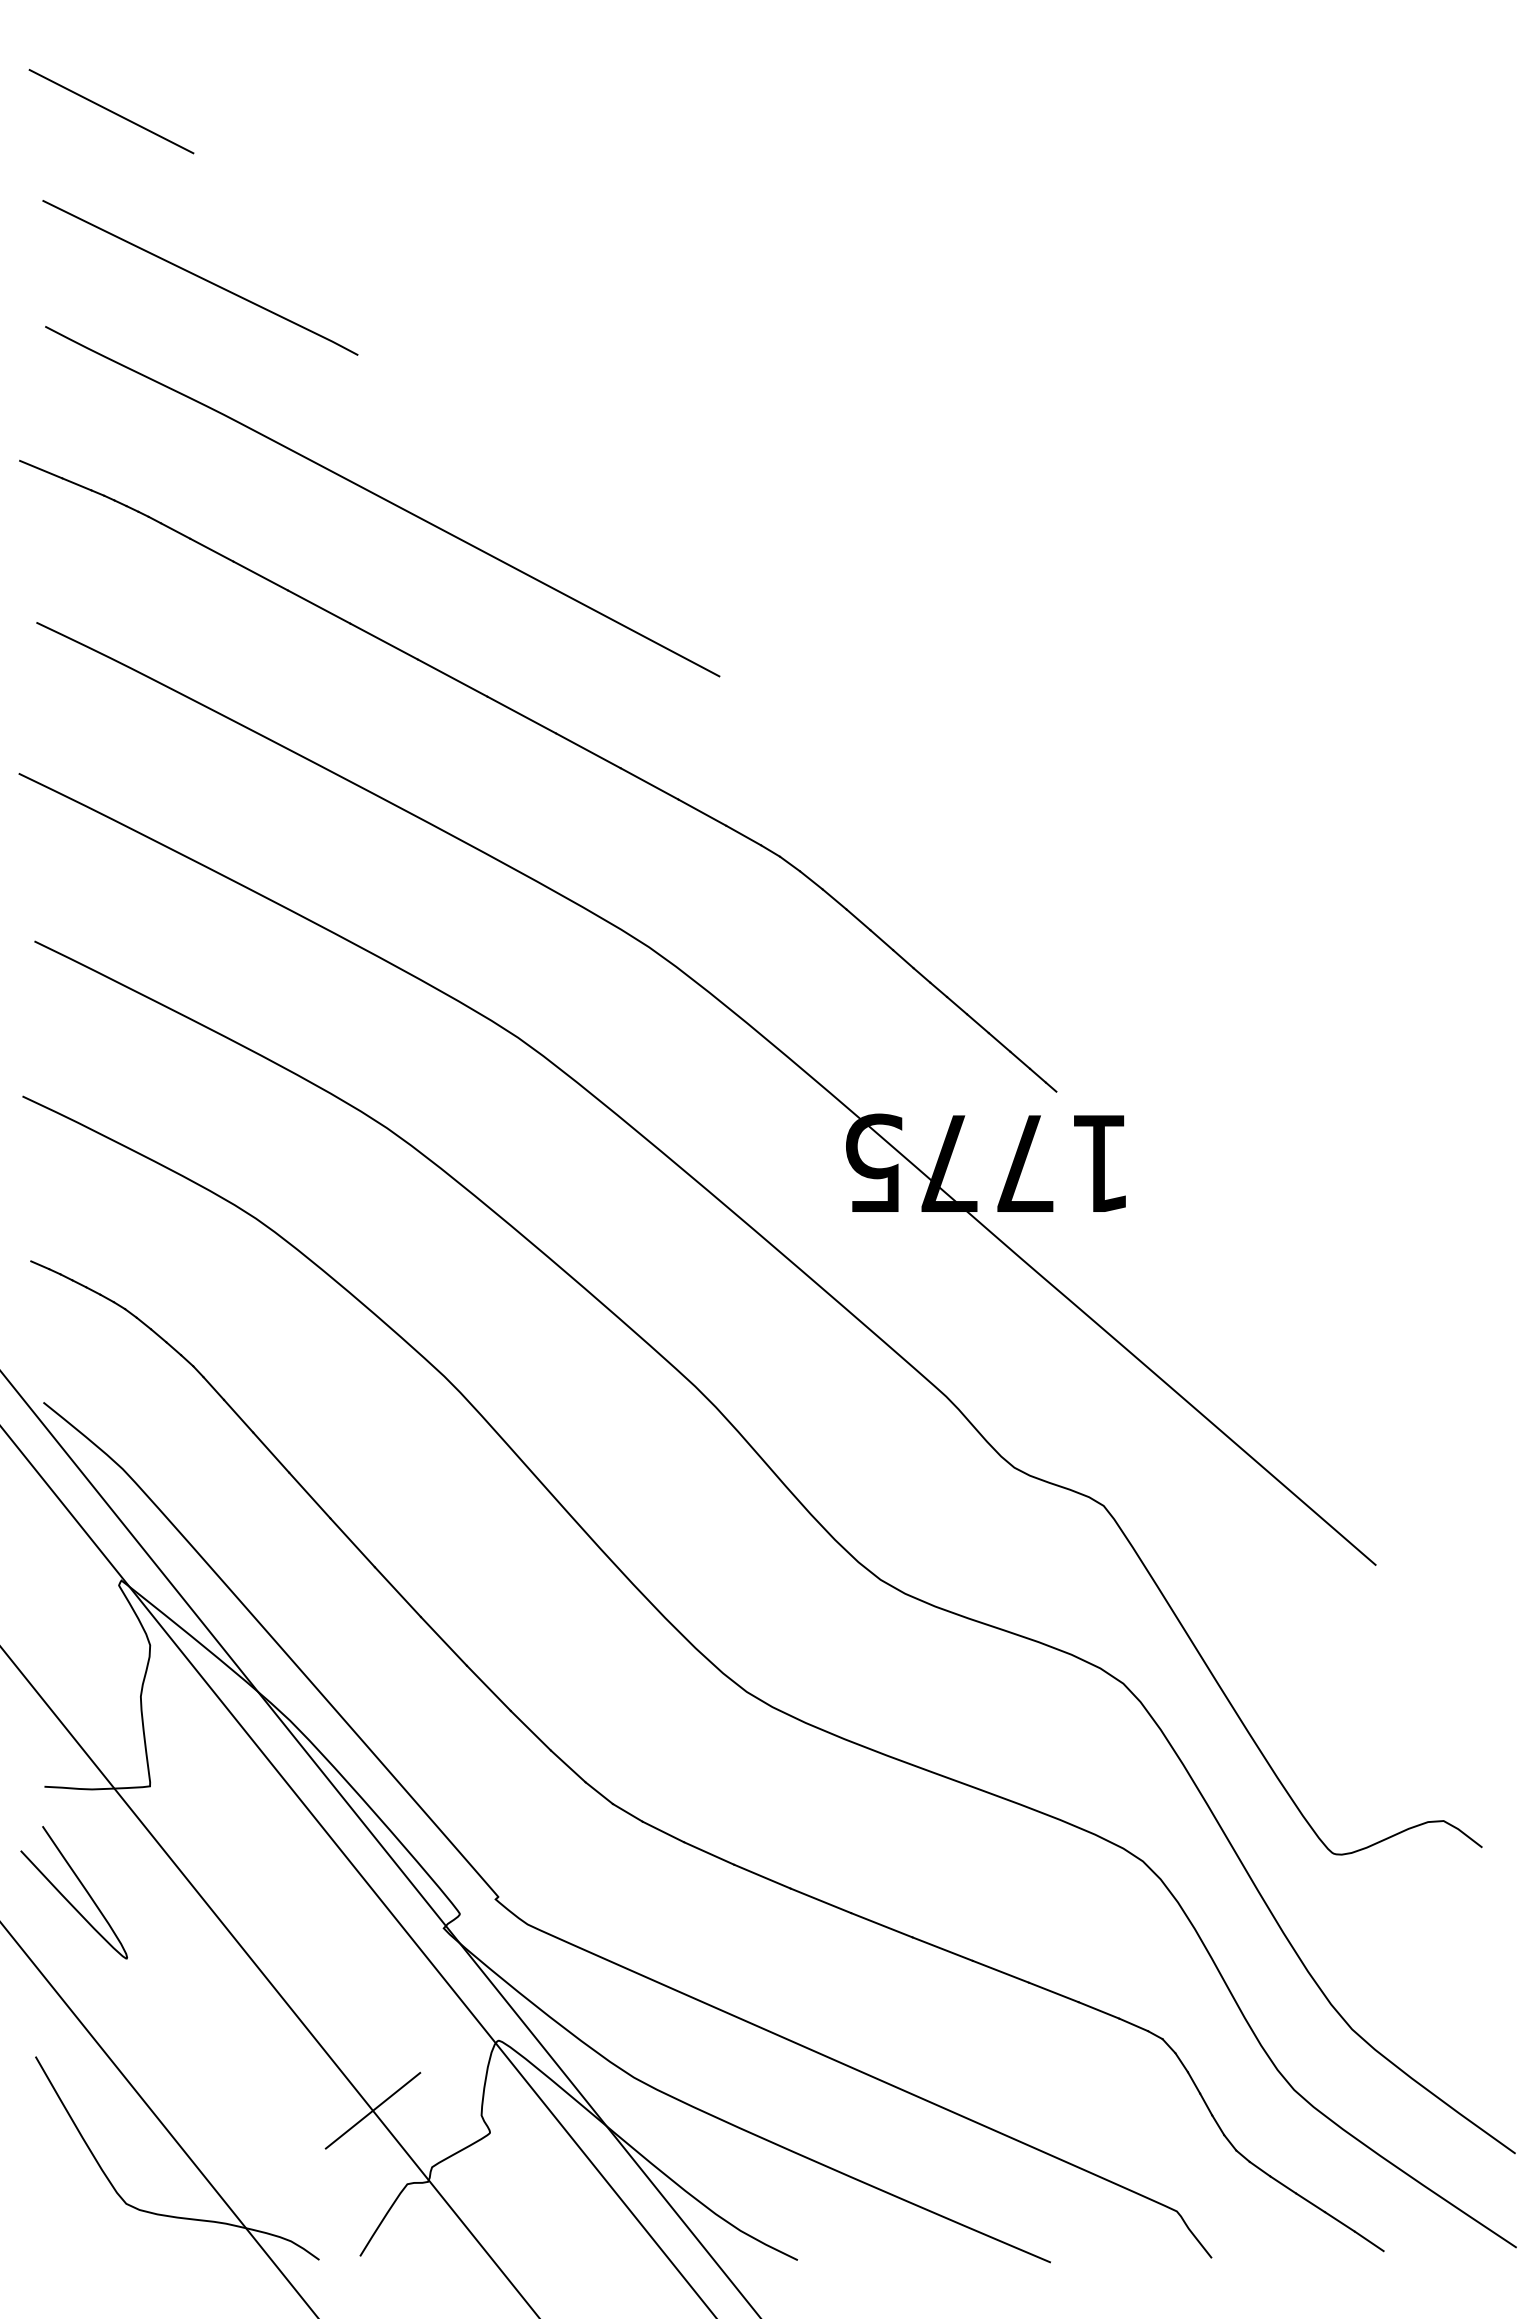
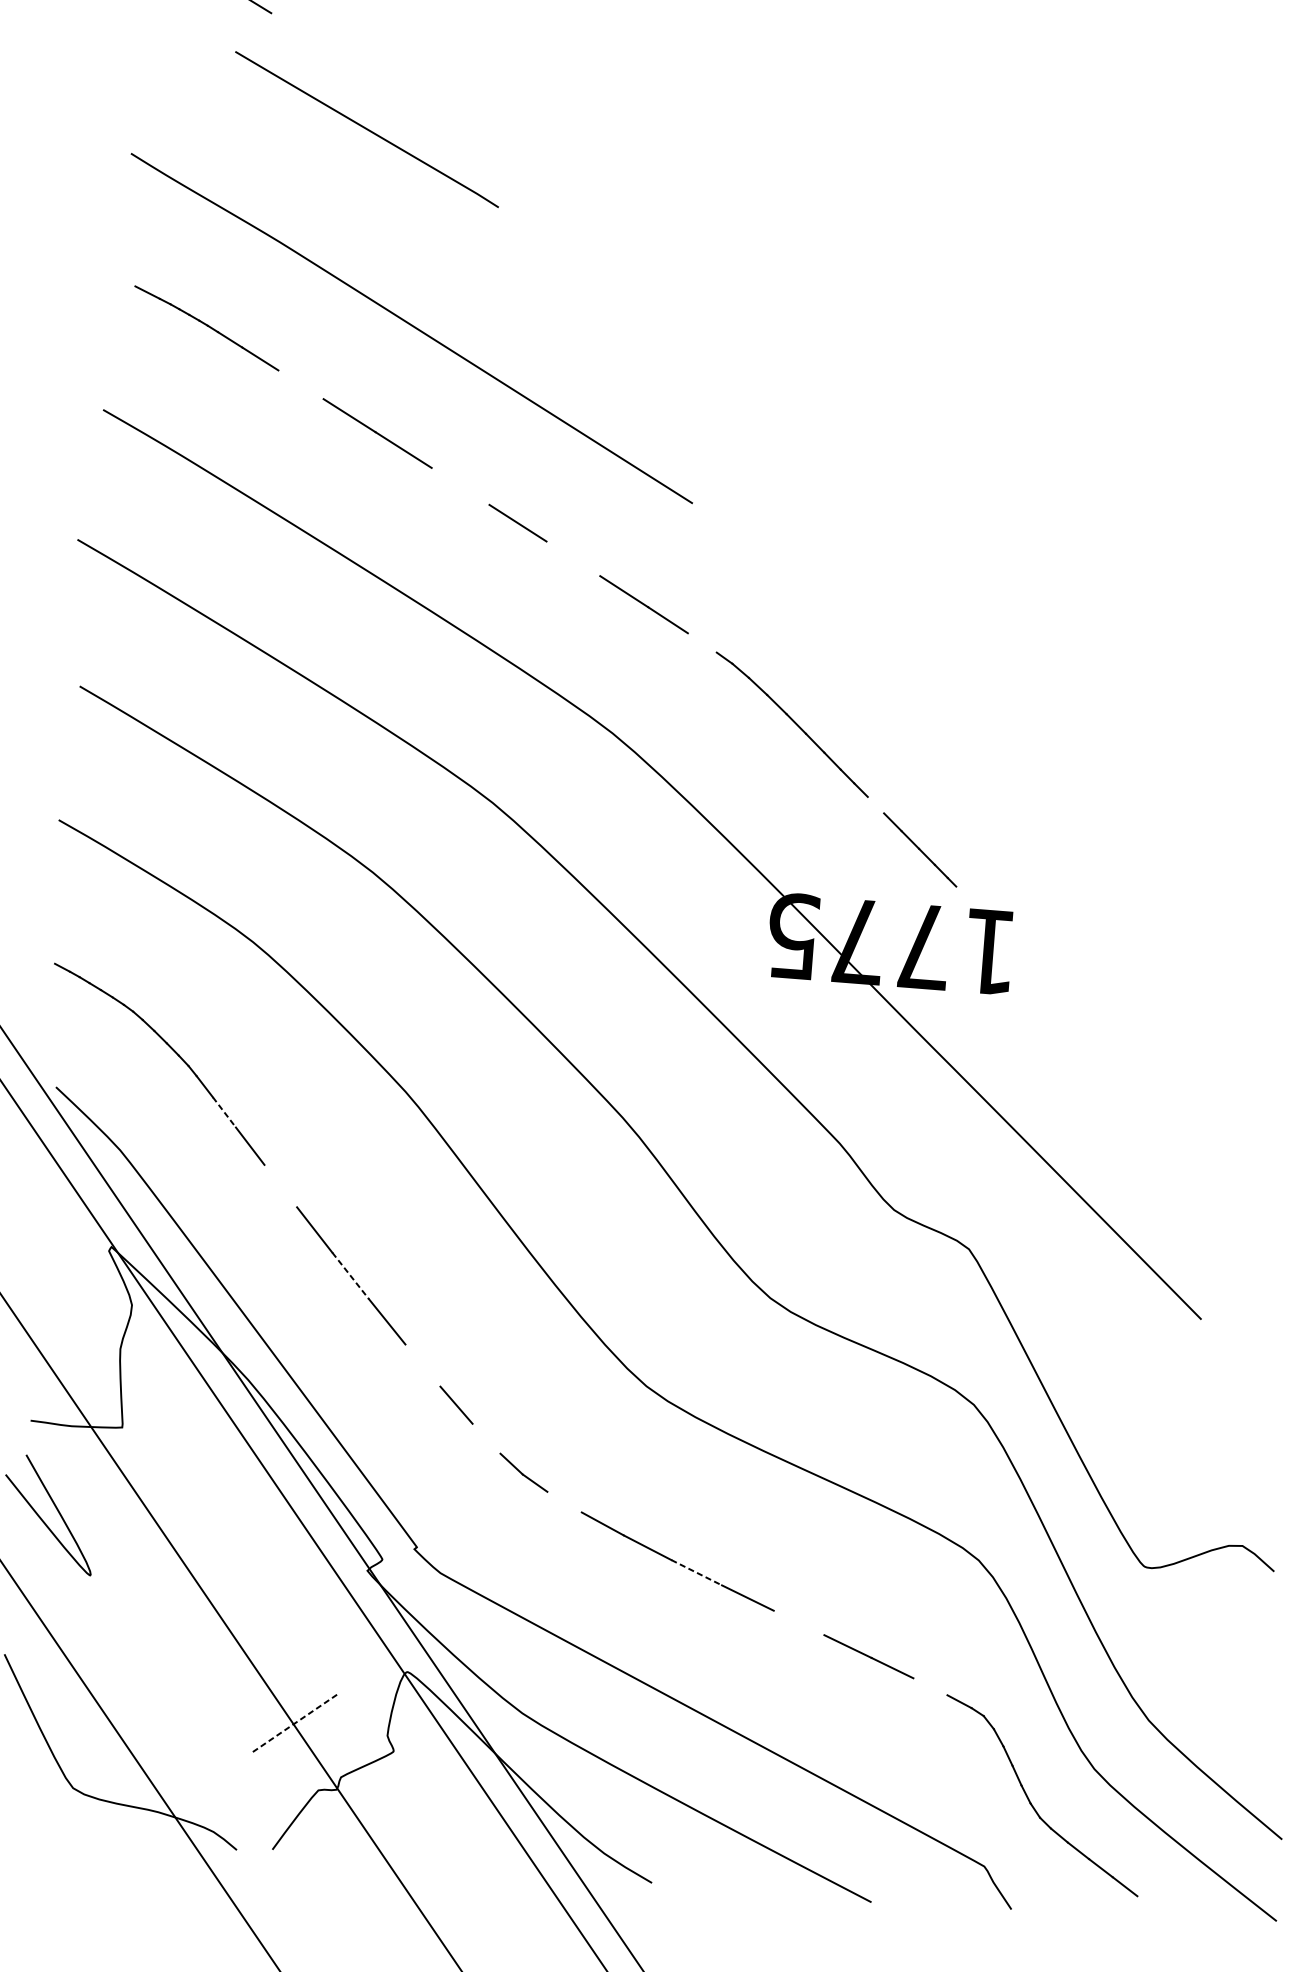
line: (200, 277) -> (367, 129), moved
line: (41, 469) -> (118, 277), removed
line: (260, 575) -> (300, 384), removed
line: (452, 677) -> (460, 485), removed
line: (588, 750) -> (573, 558), removed
line: (743, 835) -> (702, 642), removed
line: (957, 1005) -> (876, 805), removed
line: (238, 1416) -> (224, 1112), solid -> dashed
line: (309, 1495) -> (280, 1186), removed
line: (397, 1592) -> (350, 1276), solid -> dashed
line: (488, 1687) -> (422, 1364), removed
line: (567, 1766) -> (485, 1438), removed
line: (663, 1831) -> (564, 1501), removed
line: (820, 1900) -> (696, 1572), solid -> dashed
line: (942, 1948) -> (798, 1622), removed
line: (1098, 2010) -> (930, 1686), removed
line: (372, 2111) -> (293, 1724), solid -> dashed
line: (1368, 2241) -> (1148, 1905), removed

